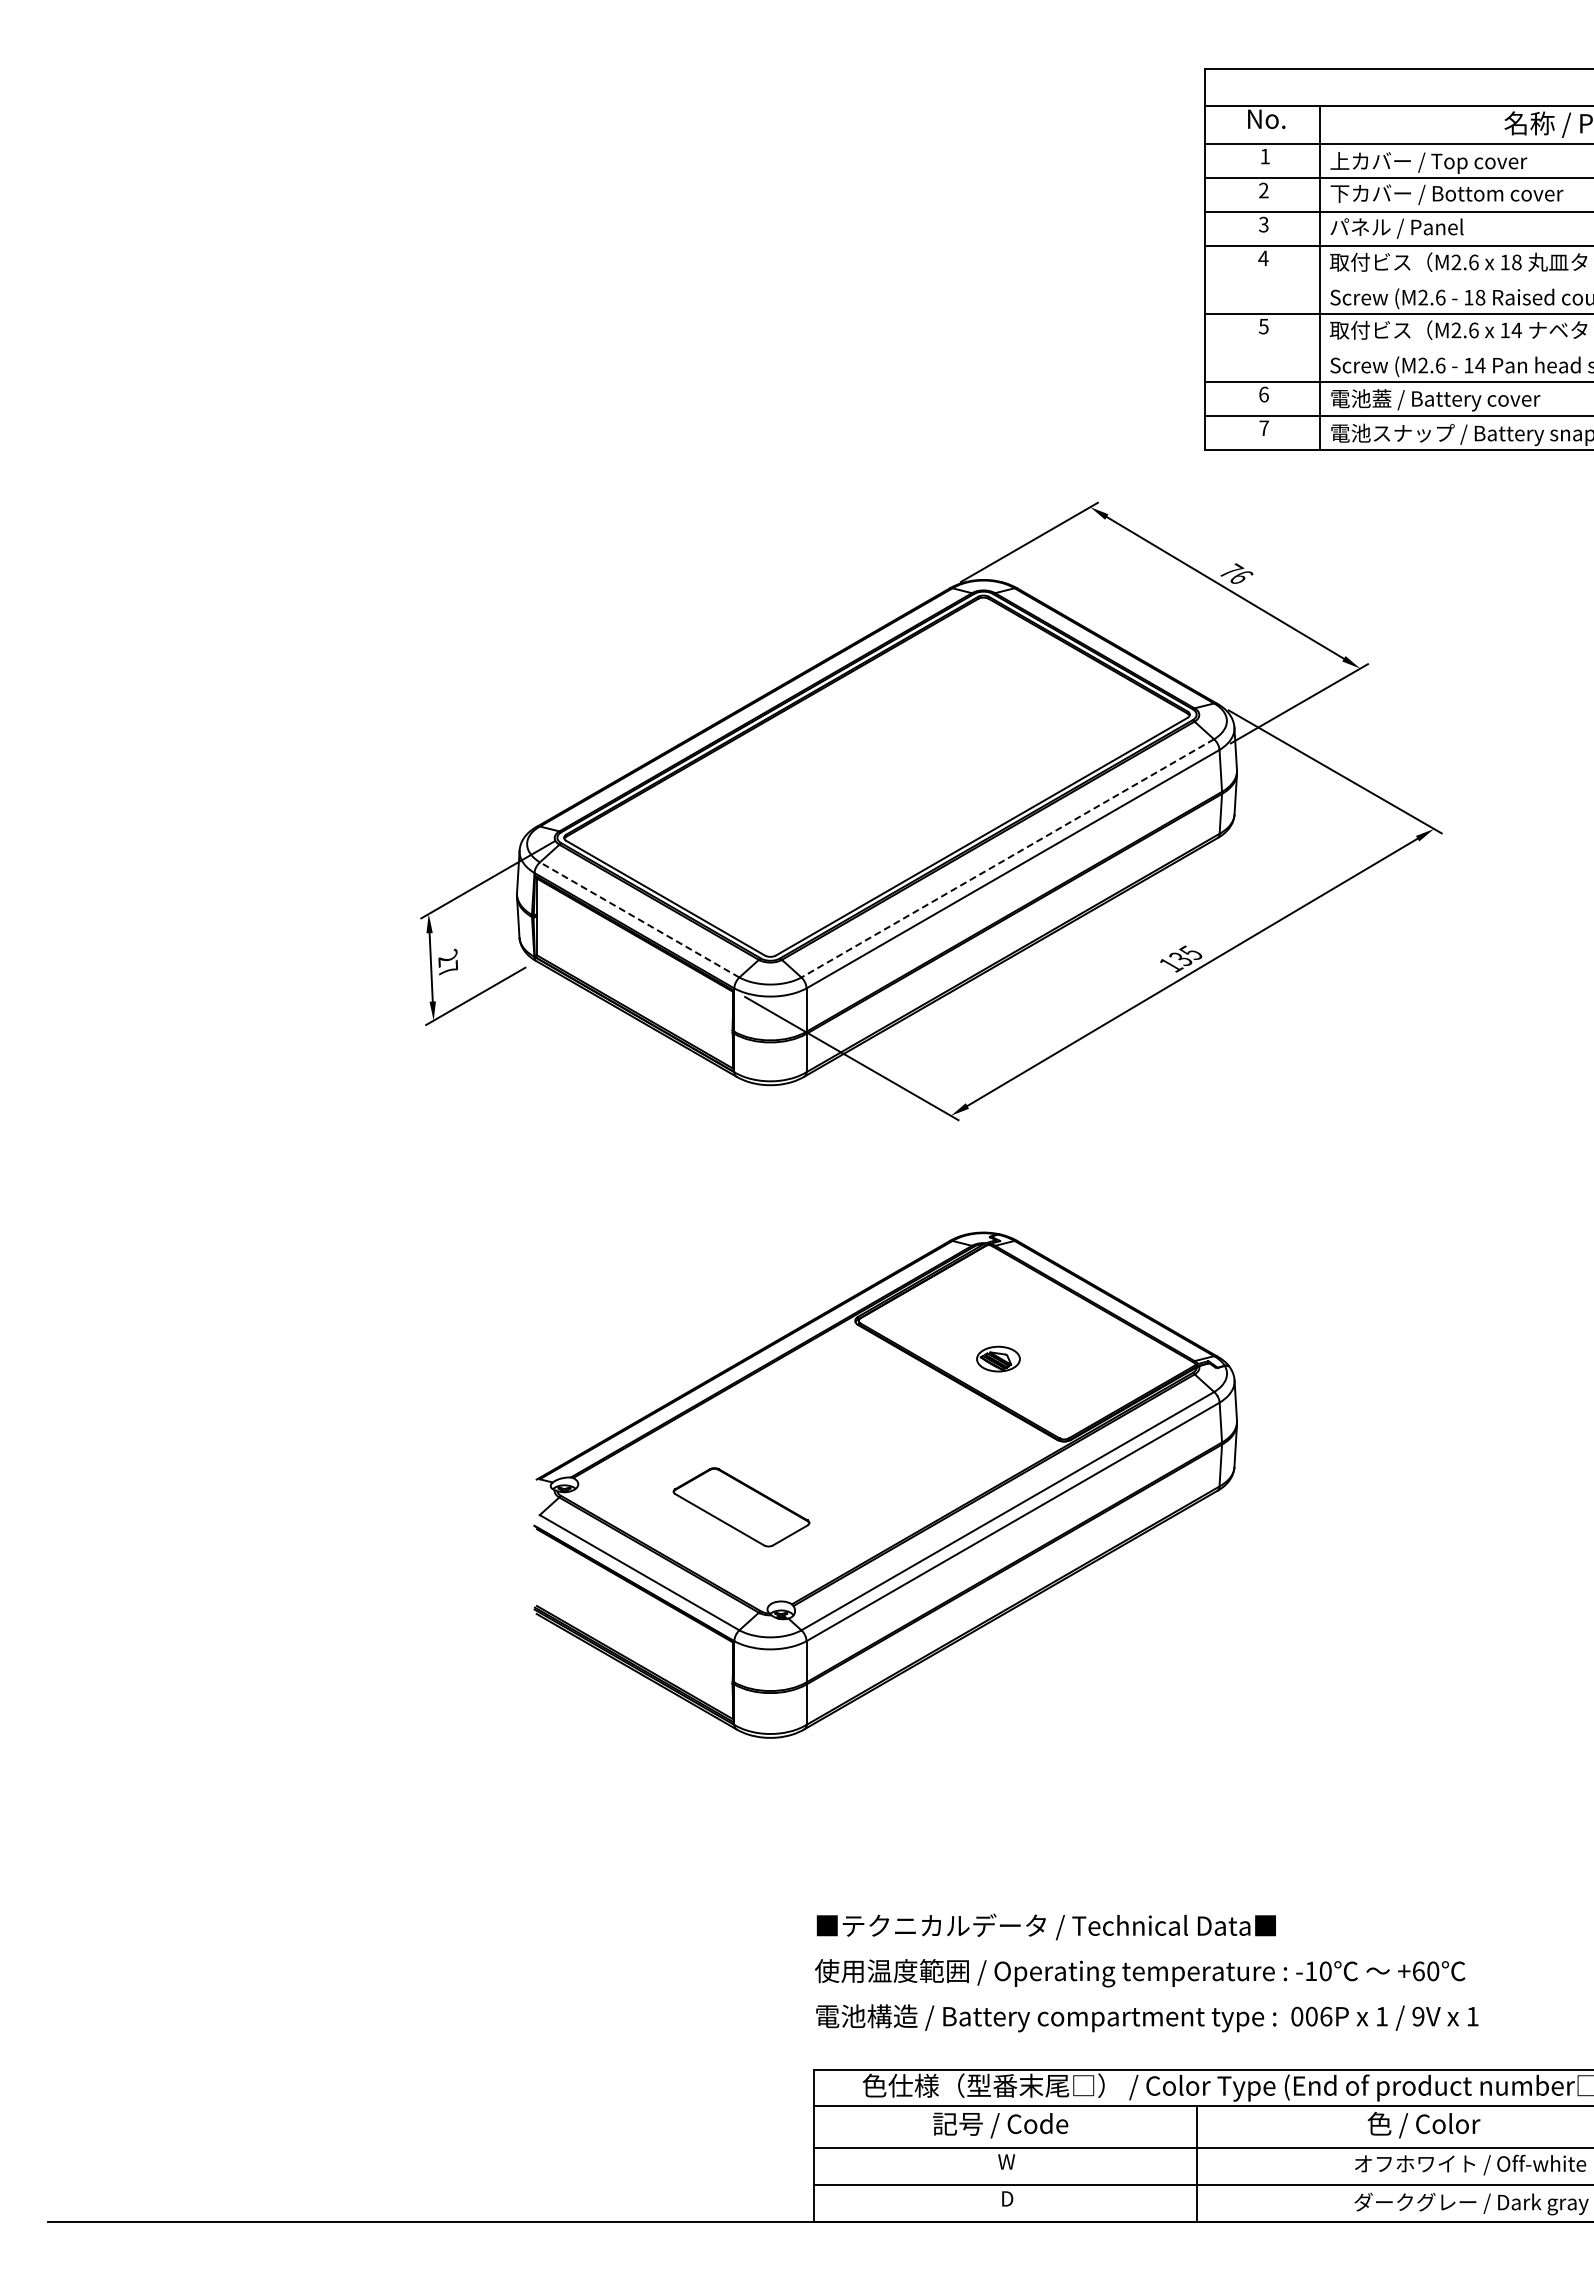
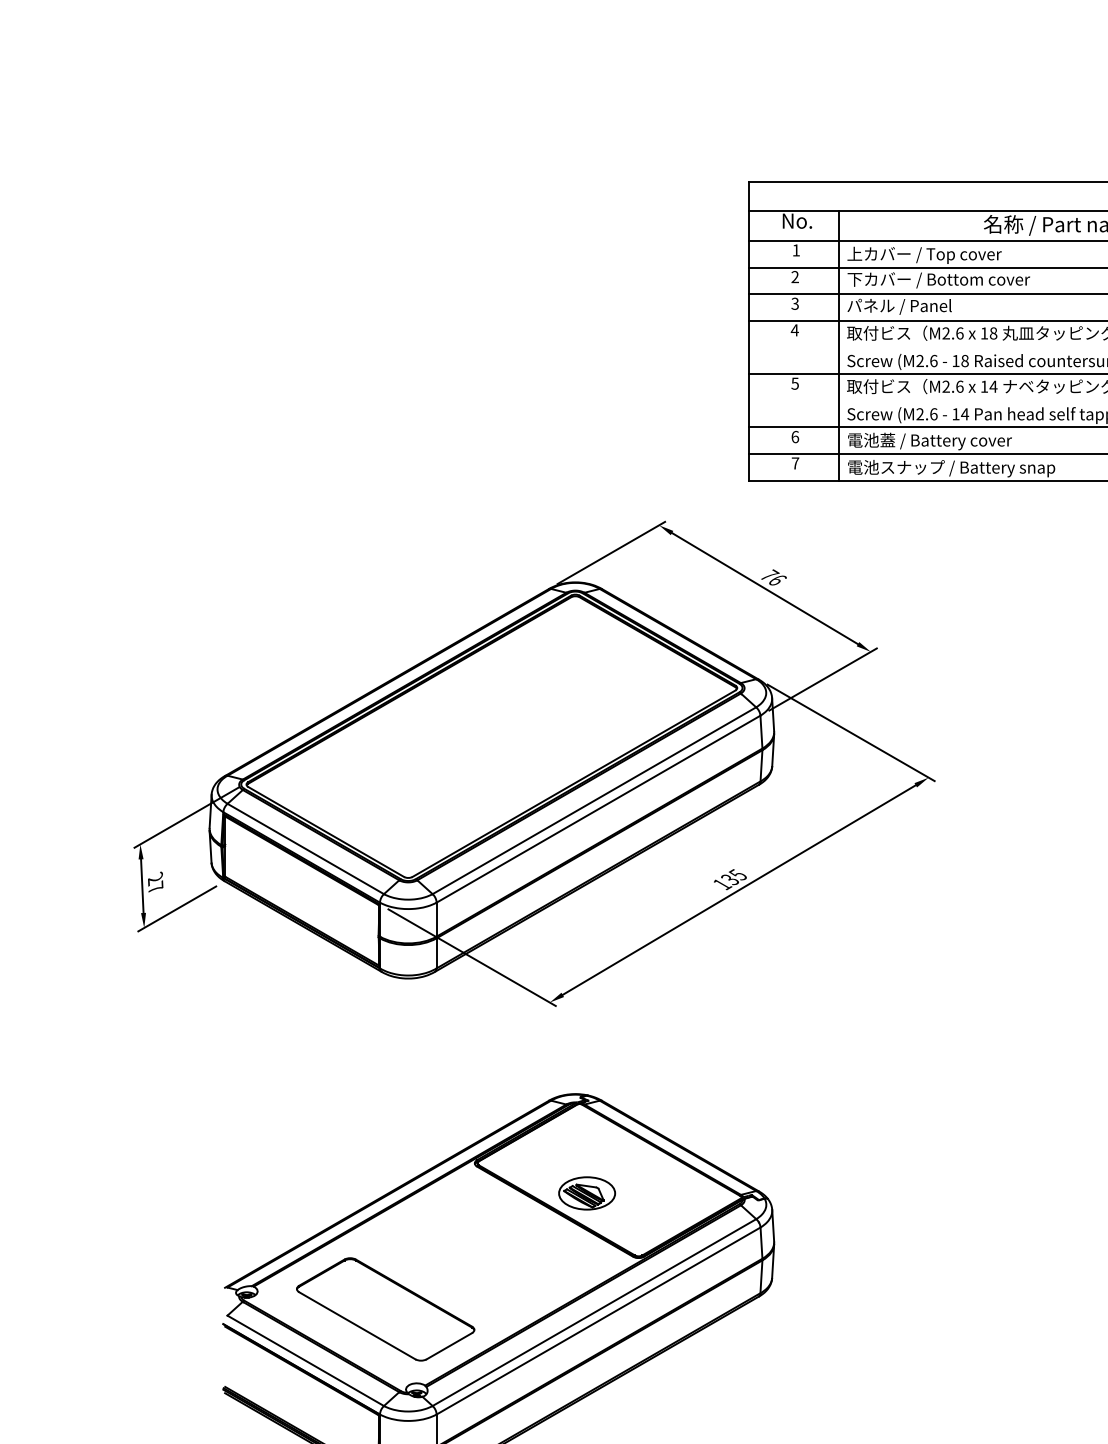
line: (1007, 858) -> (594, 800), dashed -> solid
line: (639, 919) -> (305, 848), dashed -> solid
part: (998, 1358) -> (587, 1192), size x1.67
part: (741, 1507) -> (385, 1309), size x1.67

